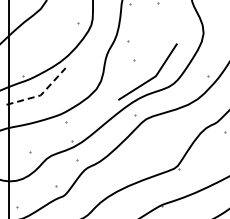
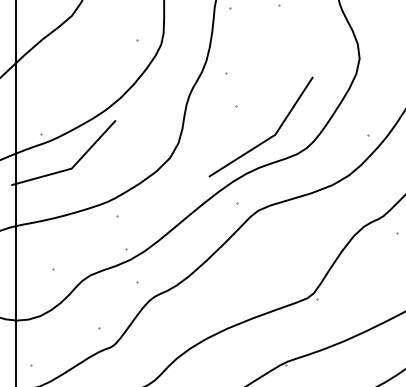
line: (41, 94) -> (73, 166), dashed -> solid

